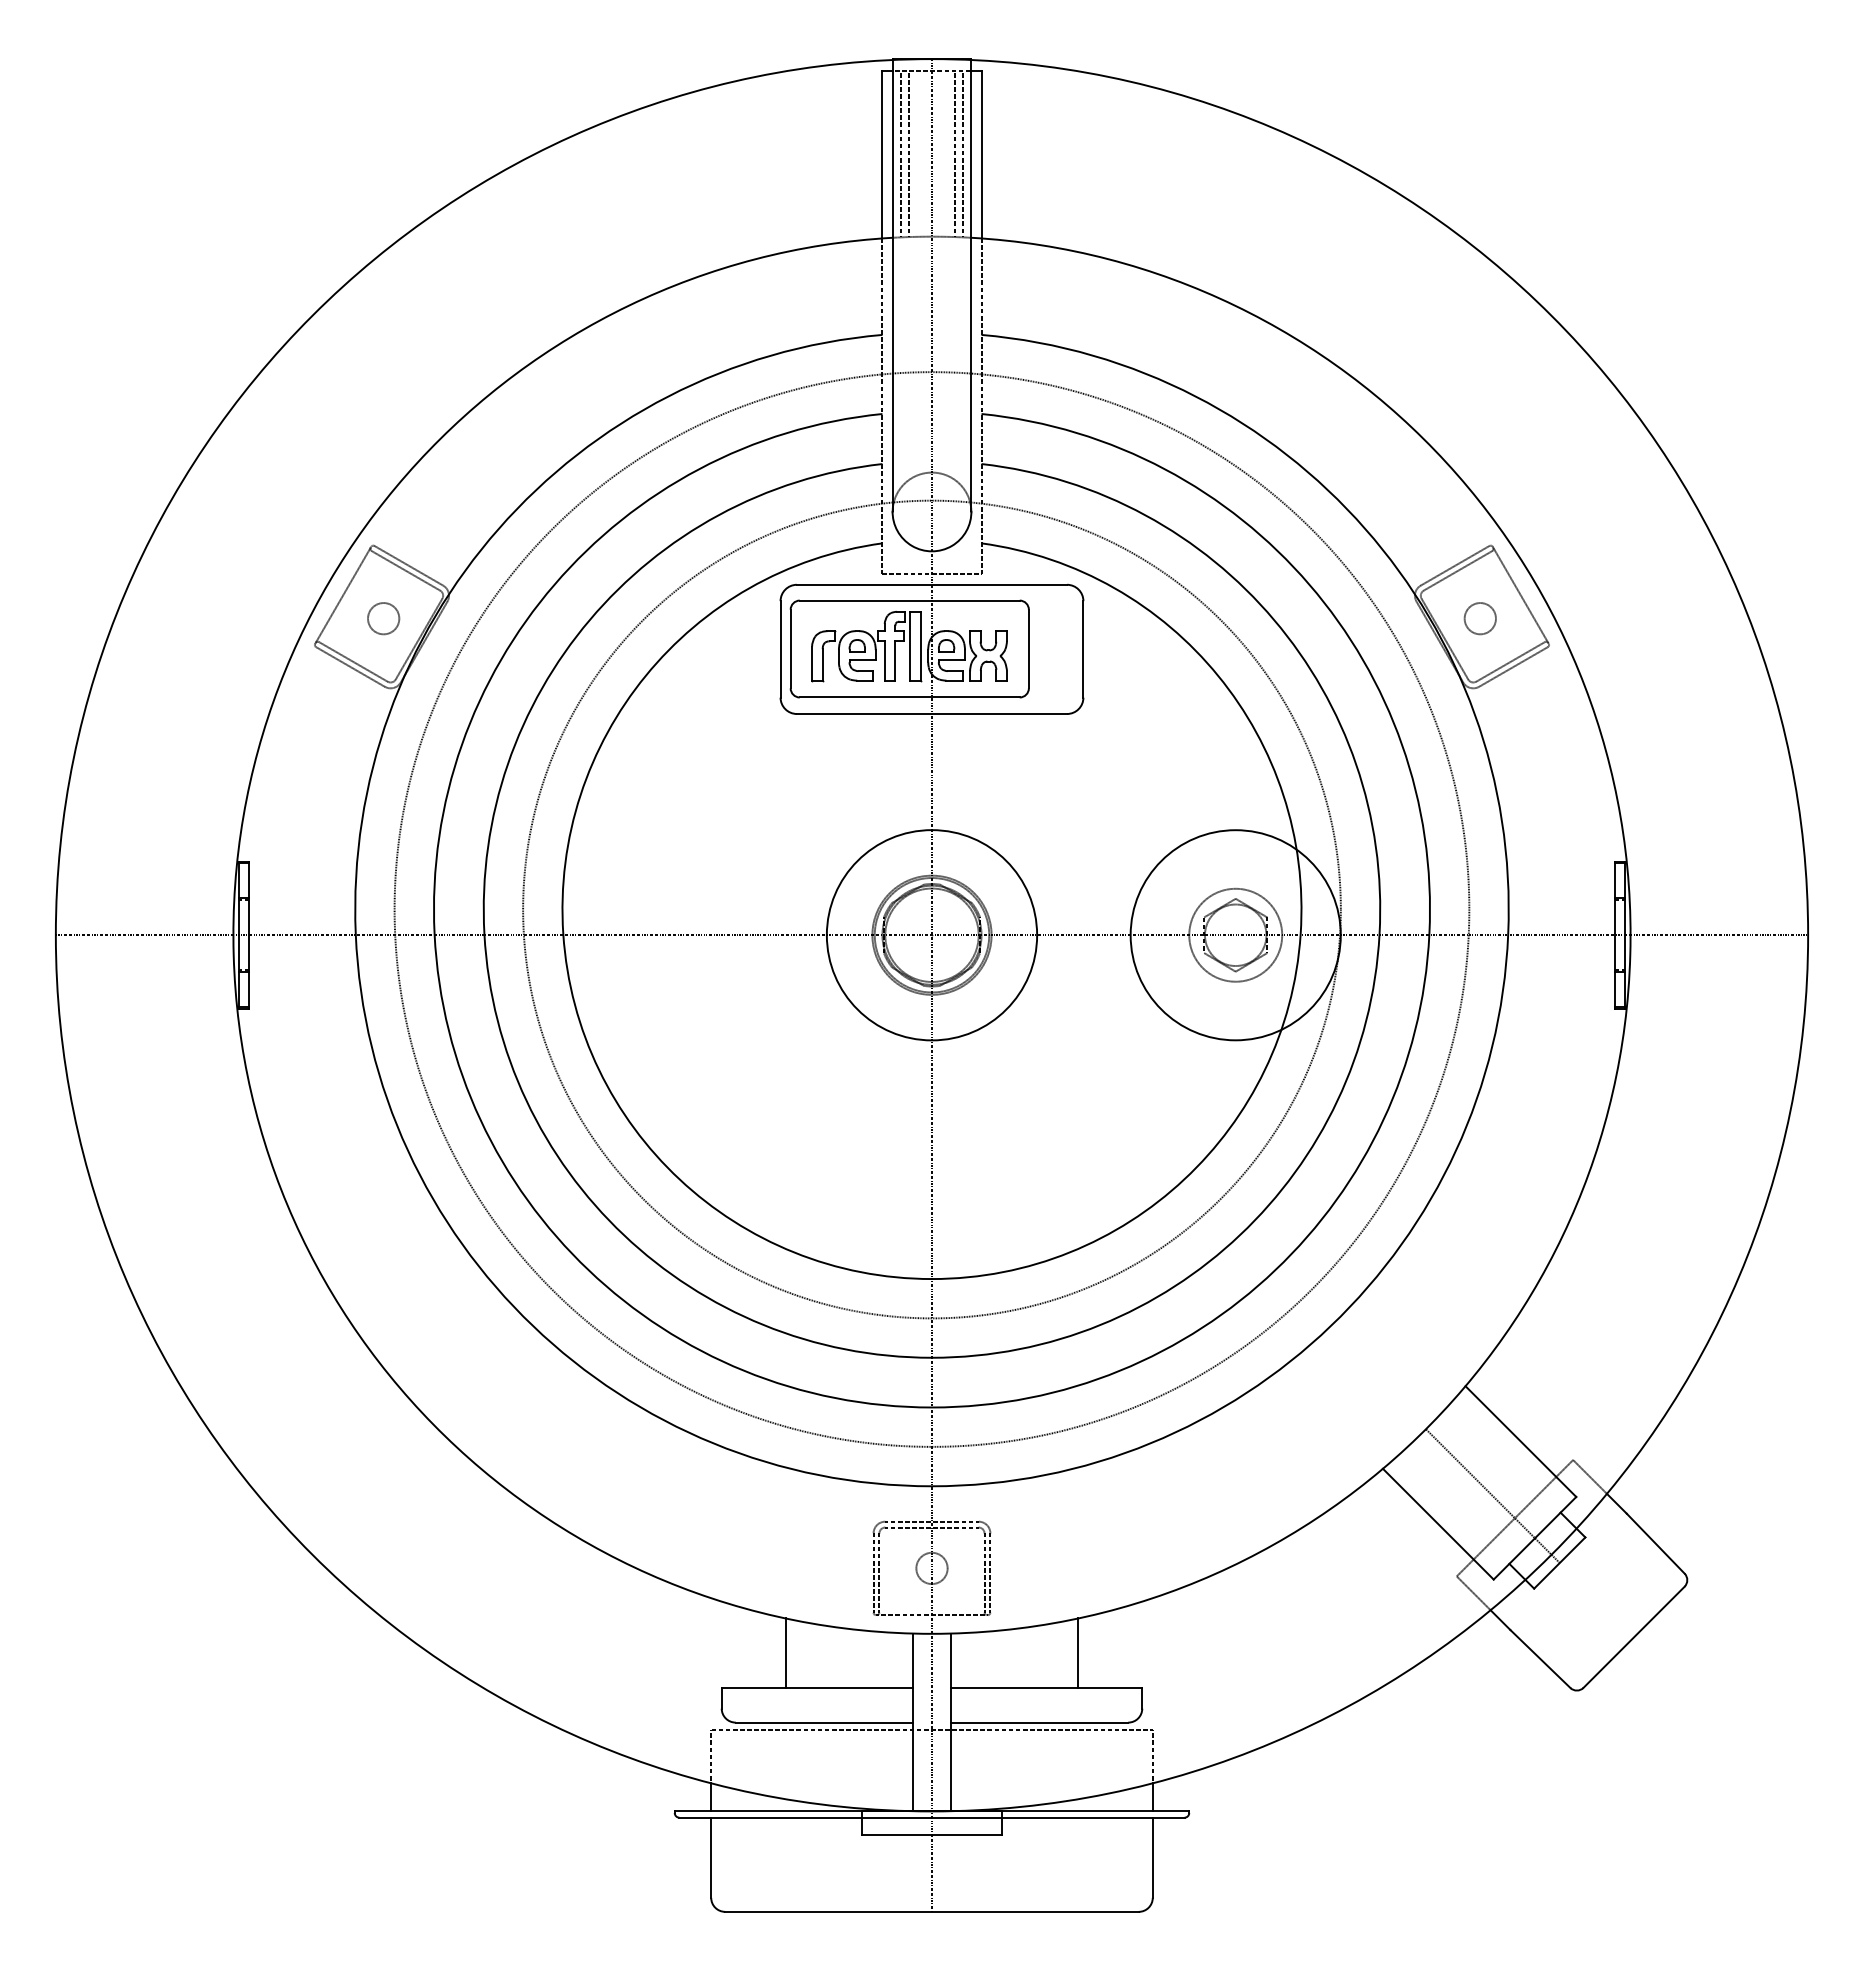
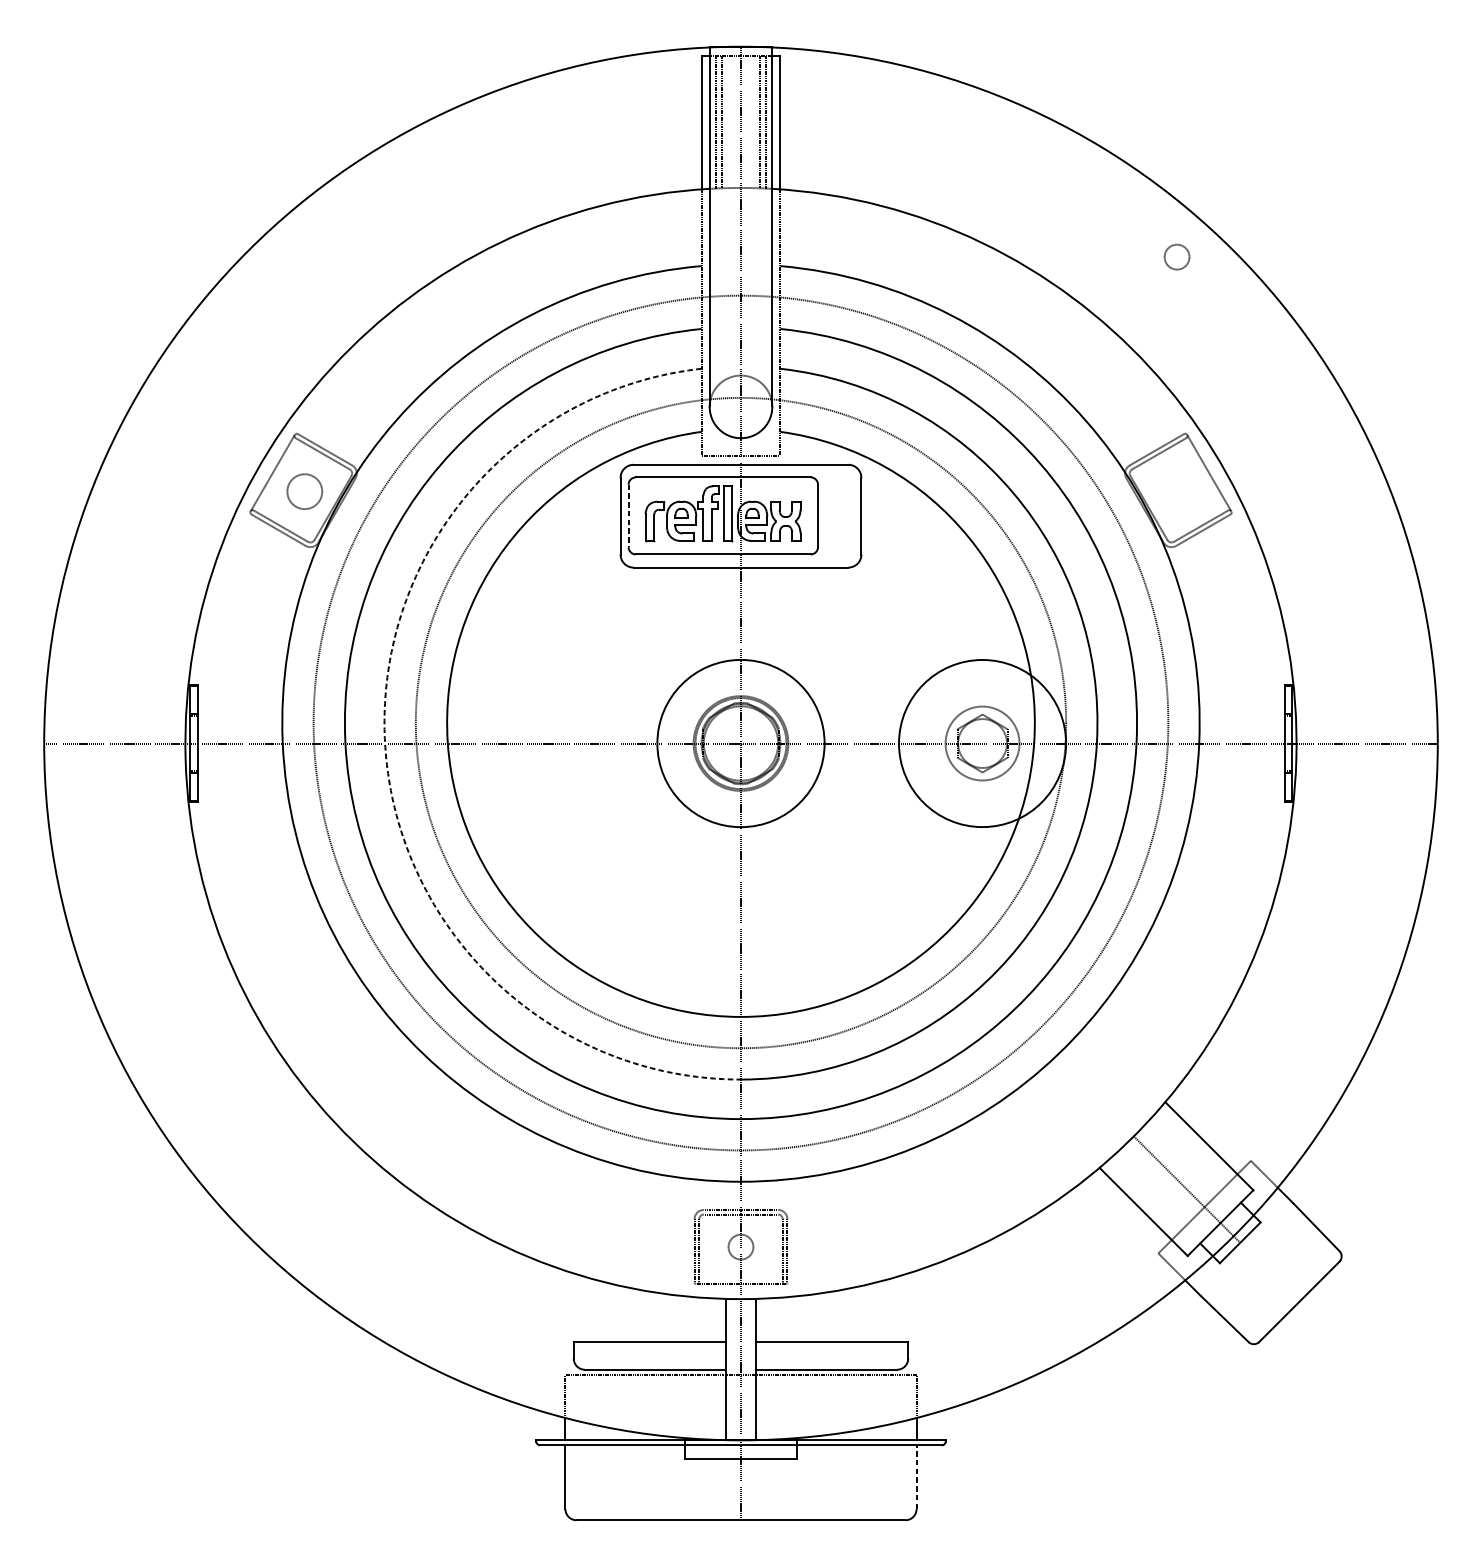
circle: (383, 618) -> (304, 491), size x1.4
circle: (1479, 618) -> (1176, 257), moved
line: (790, 649) -> (628, 516), solid -> dashed
arc: (484, 934) -> (385, 742), solid -> dashed
line: (785, 1652) -> (624, 1313), removed
line: (1078, 1652) -> (857, 1313), removed
line: (1152, 1857) -> (916, 1477), solid -> dashed

